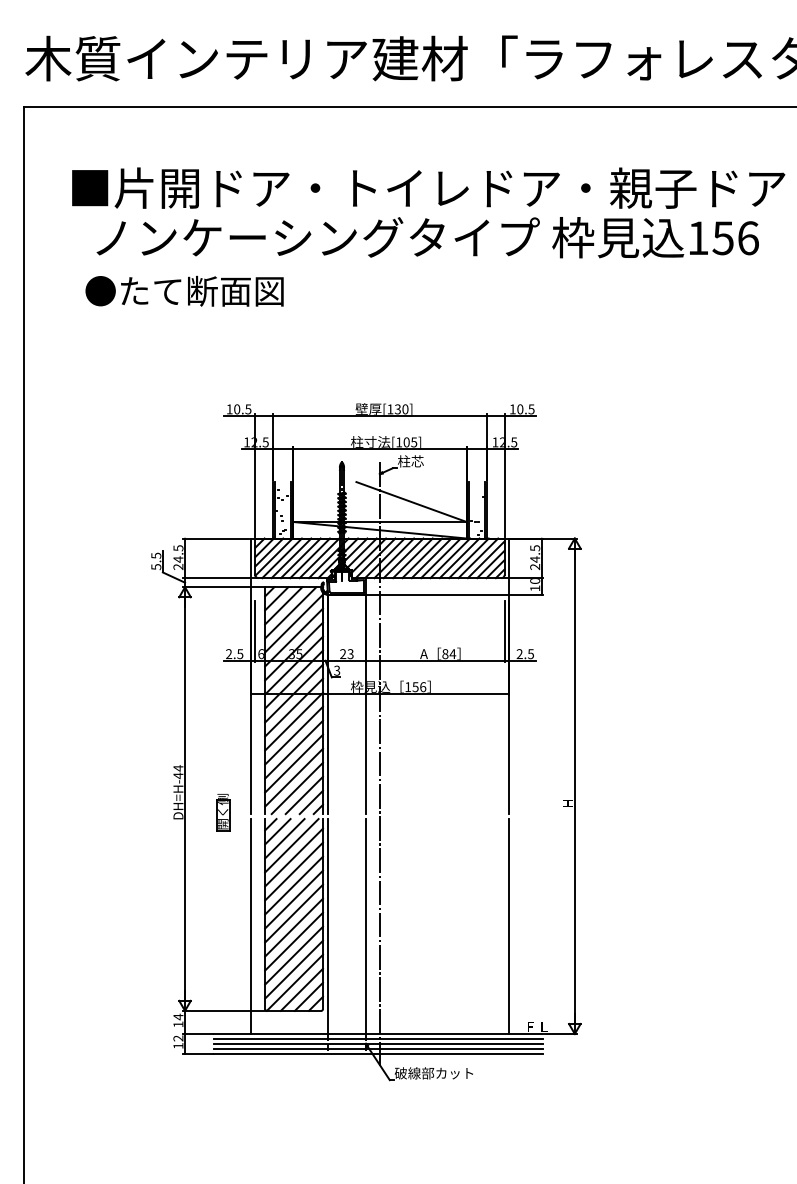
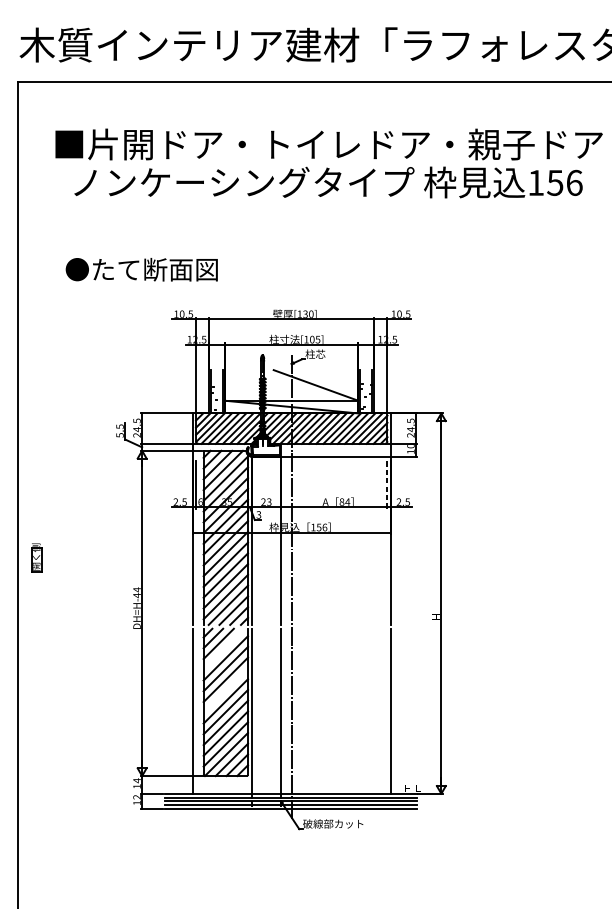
text: (184, 290) -> (141, 269), moved
line: (504, 631) -> (387, 484), solid -> dashed
part: (223, 812) -> (36, 557), moved
line: (291, 845) -> (223, 649), removed
line: (293, 899) -> (225, 690), removed

